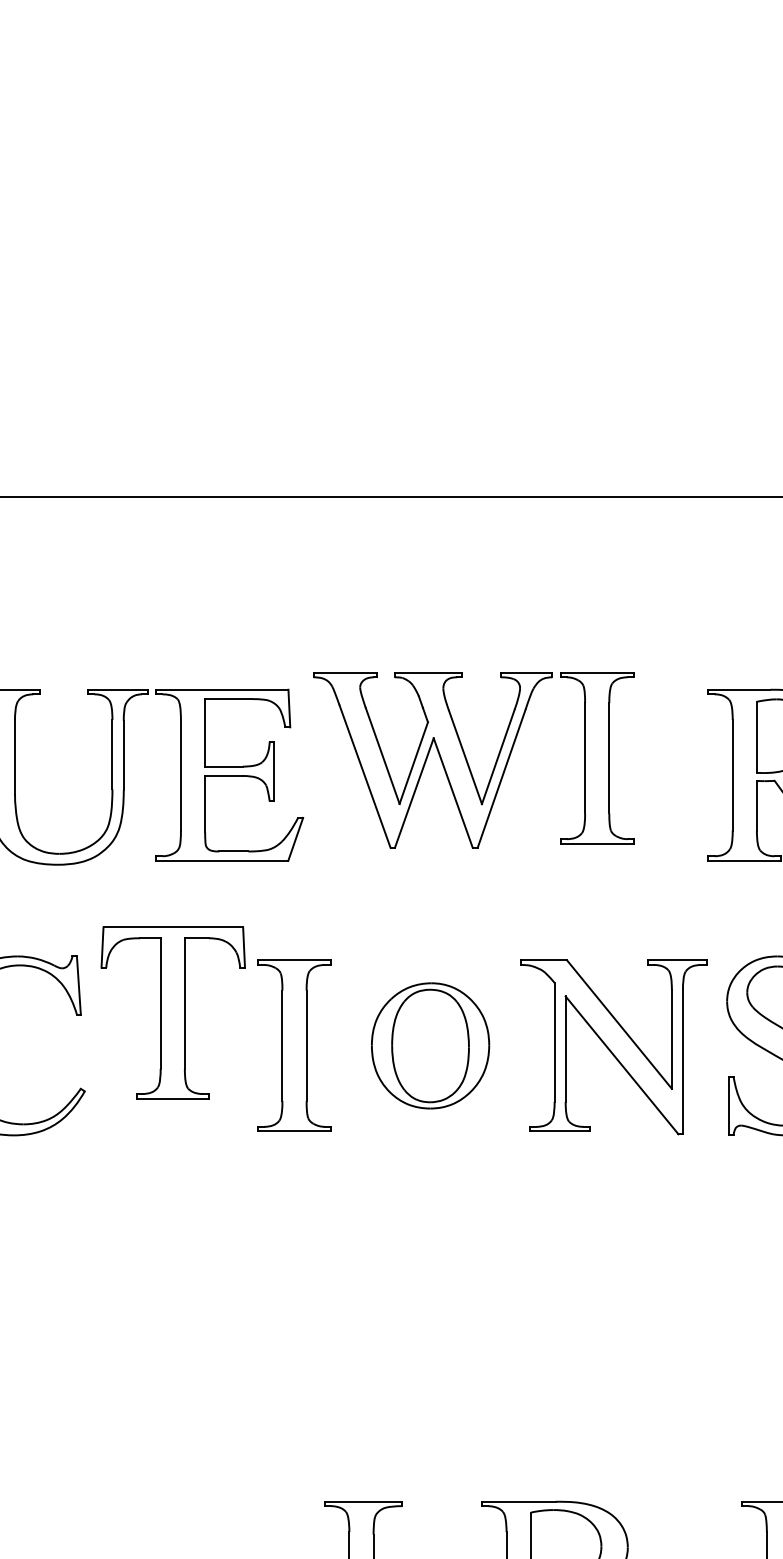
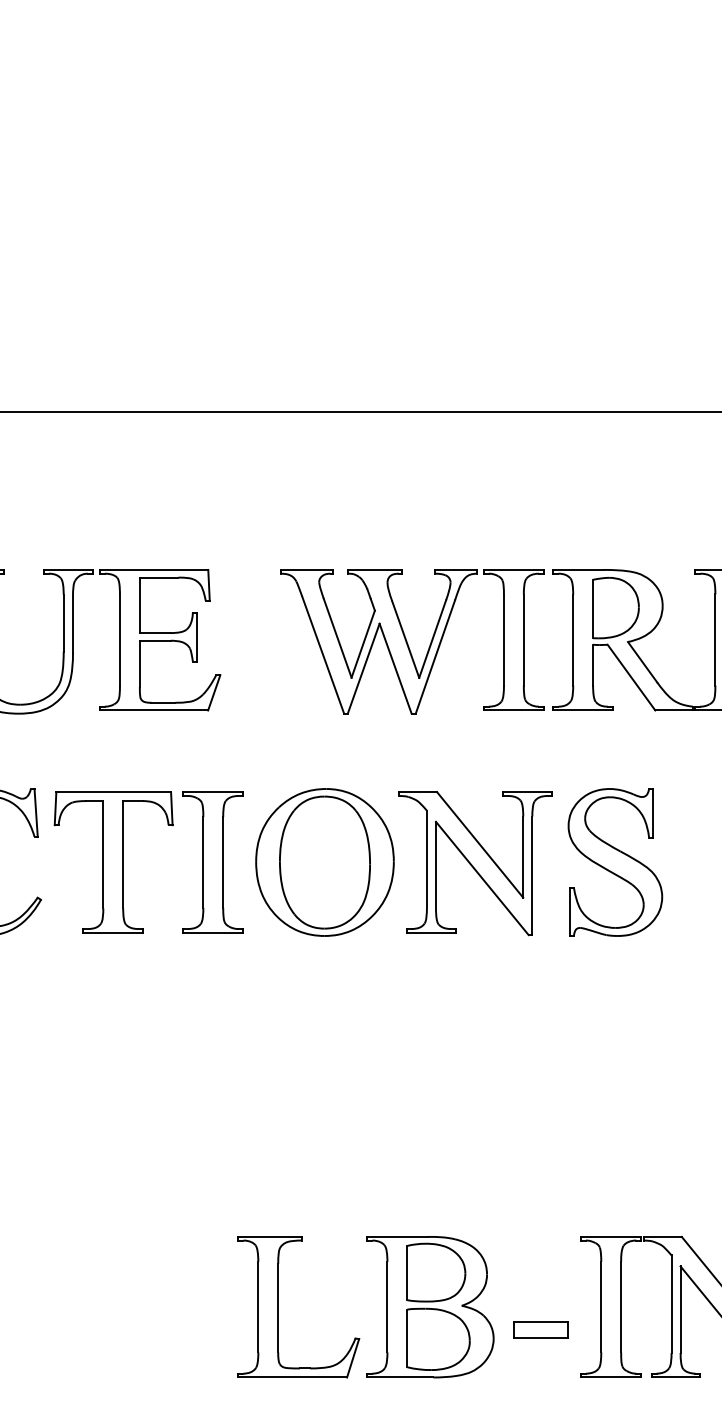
part: (473, 759) -> (412, 641), moved
part: (173, 1013) -> (113, 862), moved
part: (429, 1045) -> (324, 862), size x1.43

